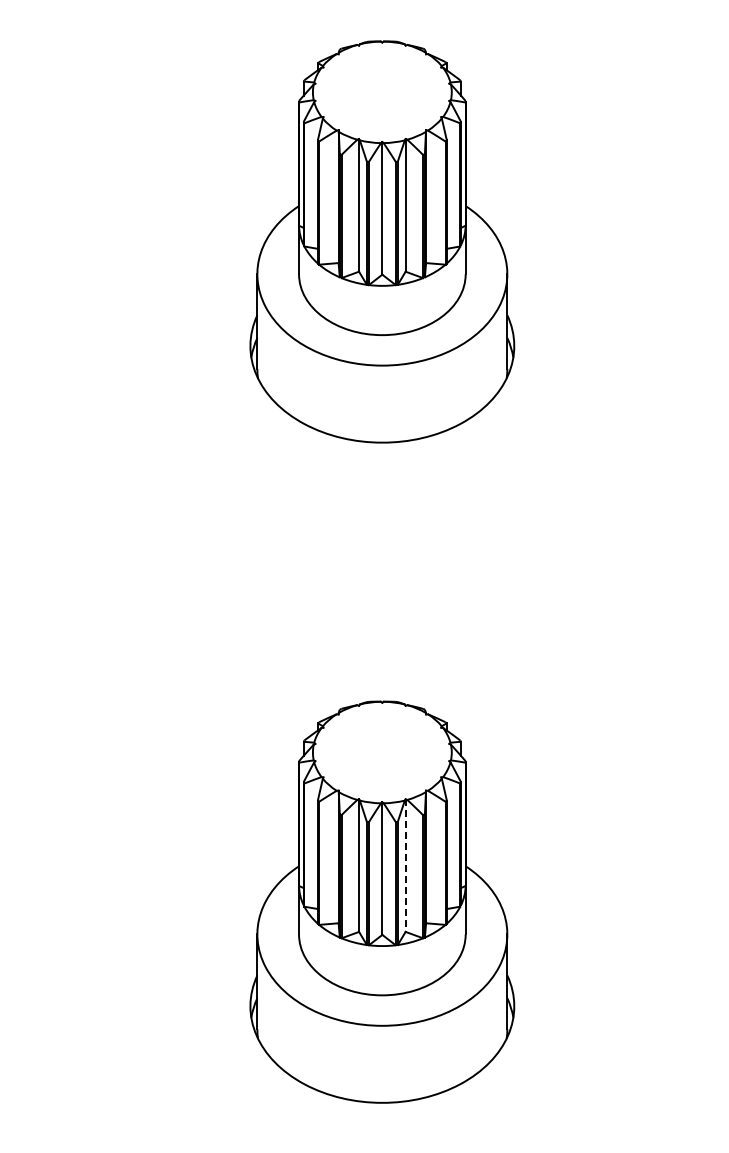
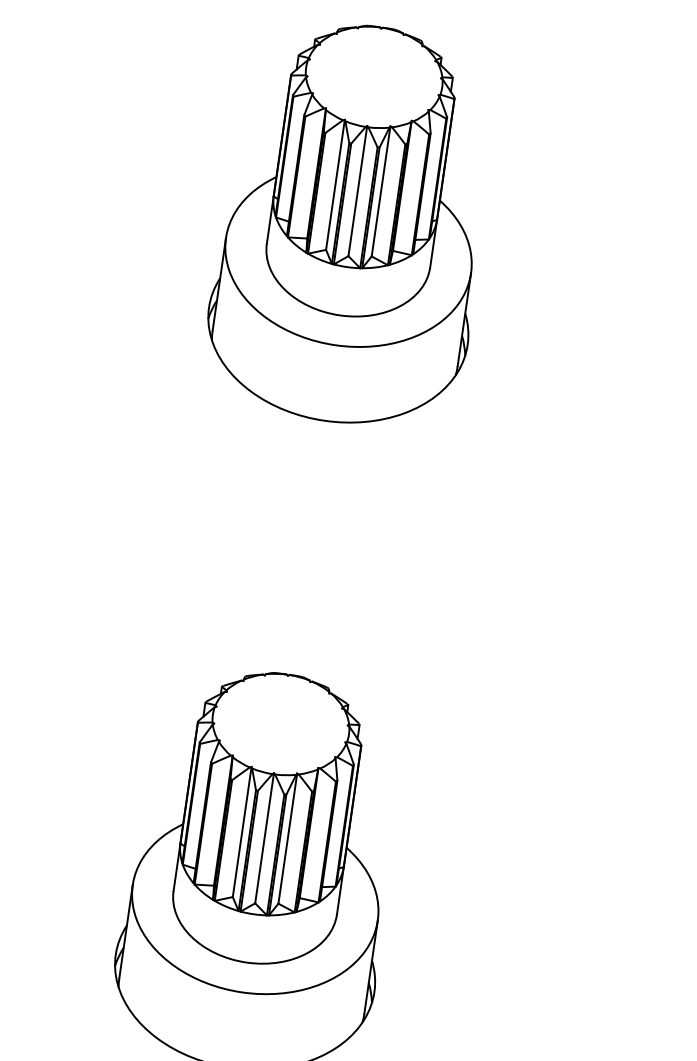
line: (405, 866) -> (287, 839), dashed -> solid

